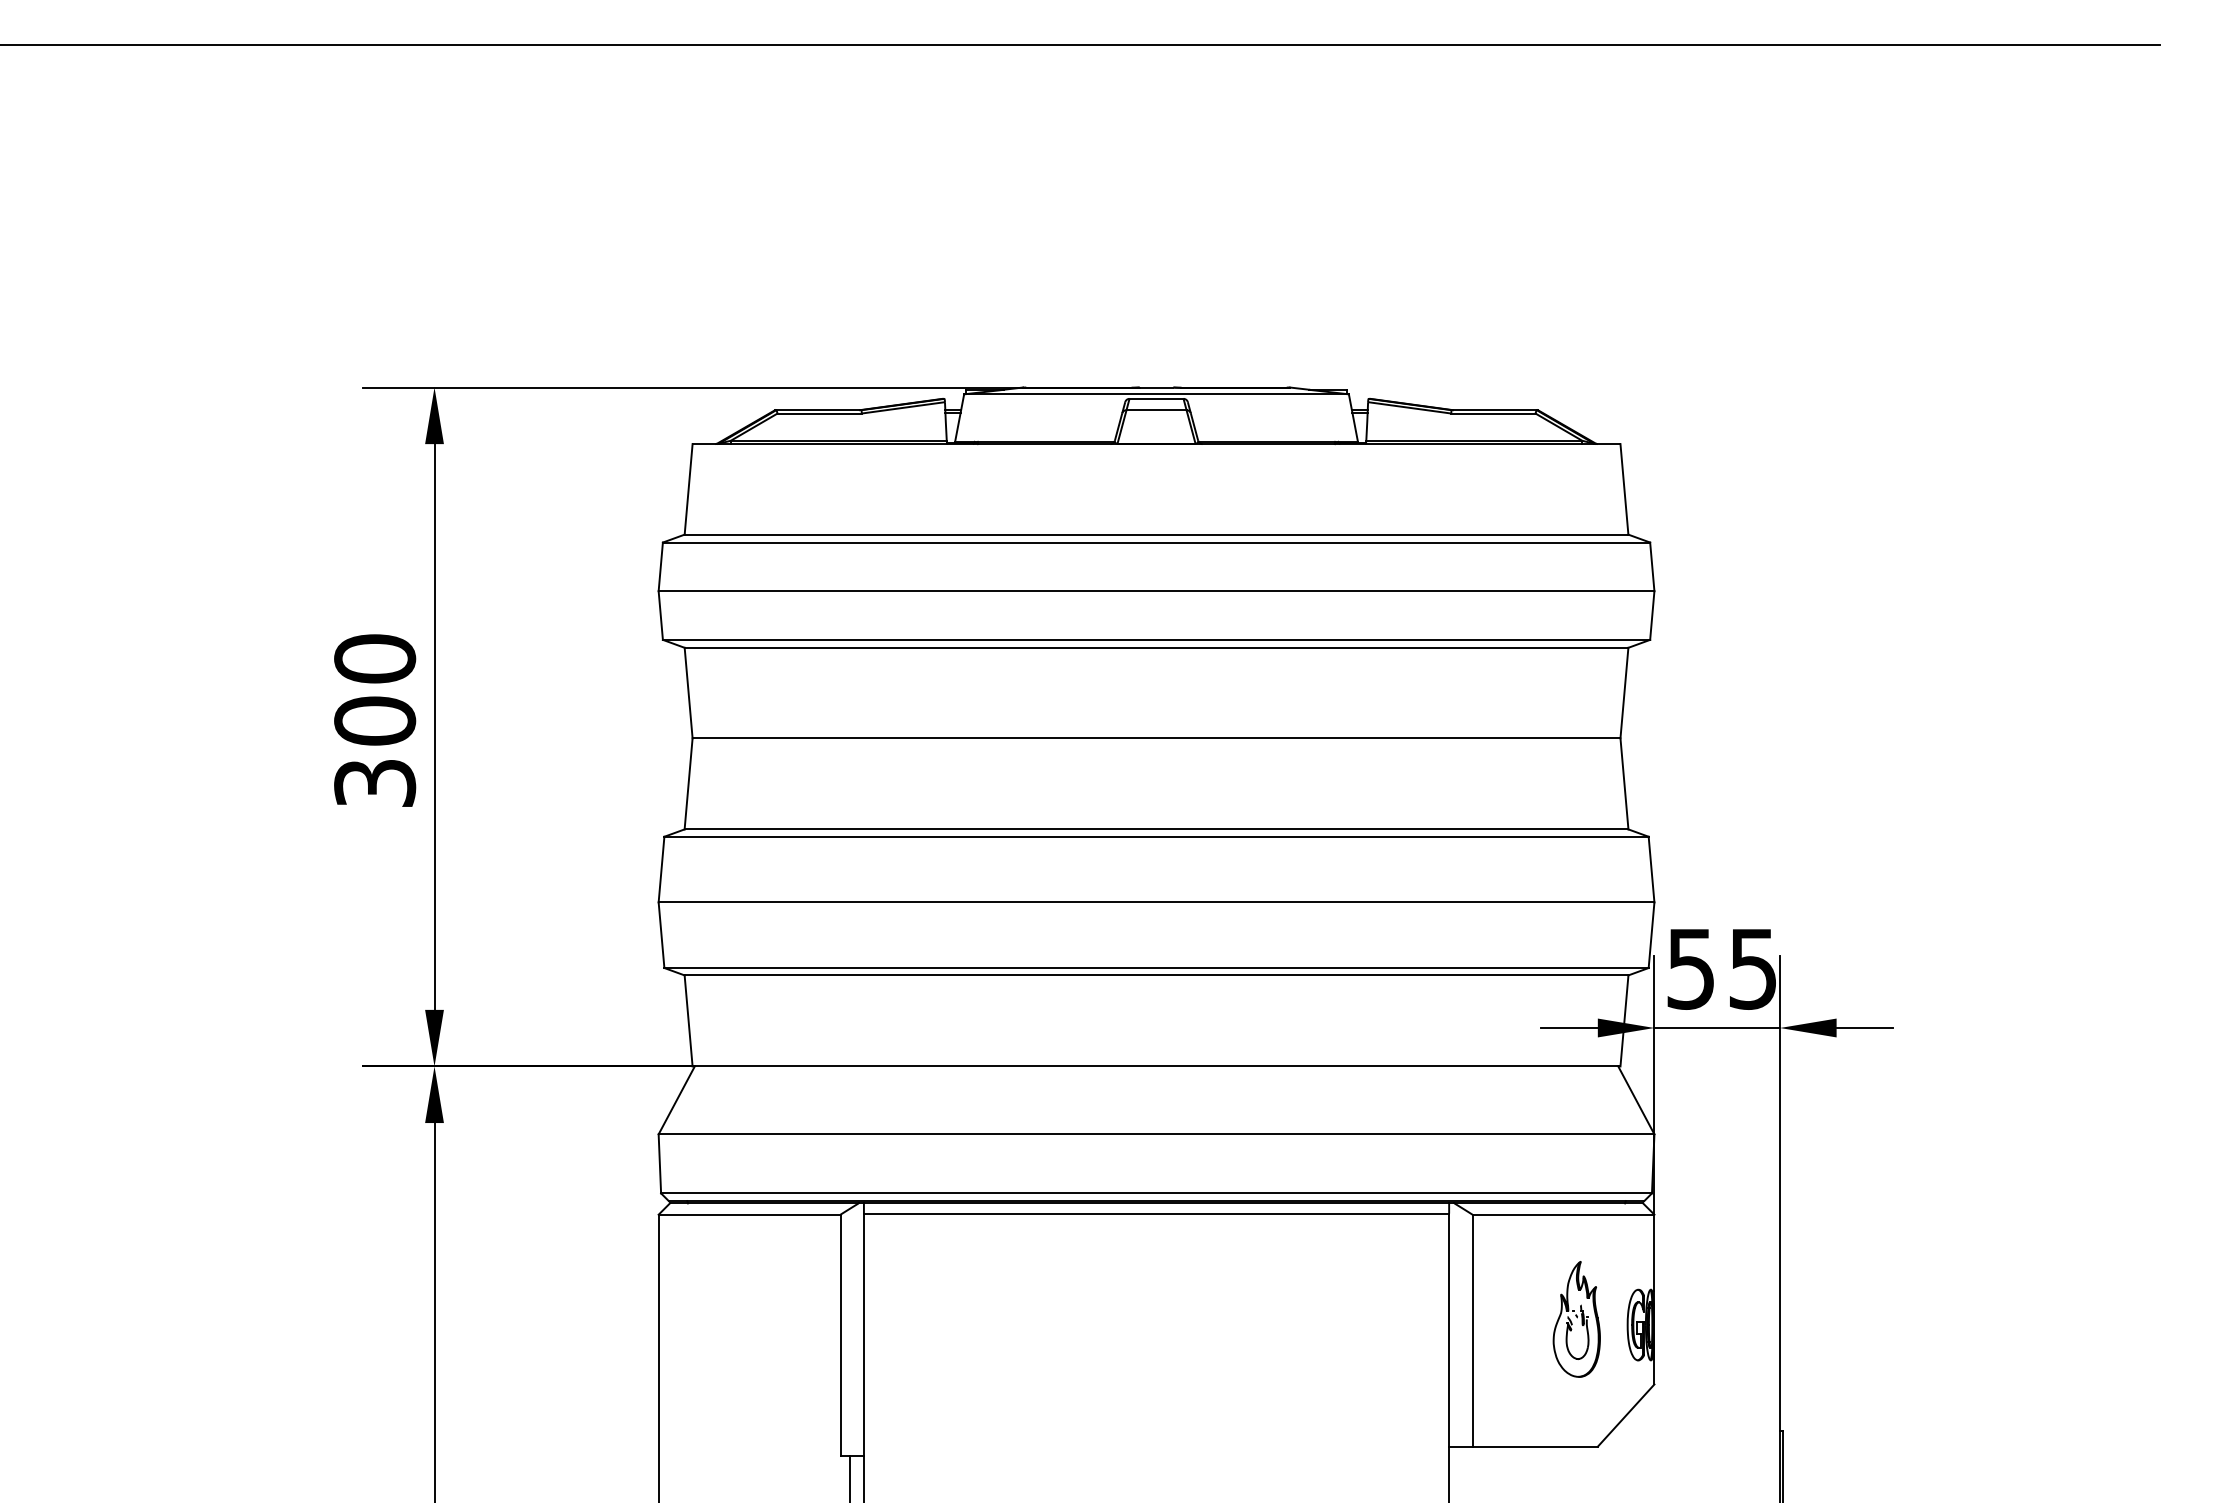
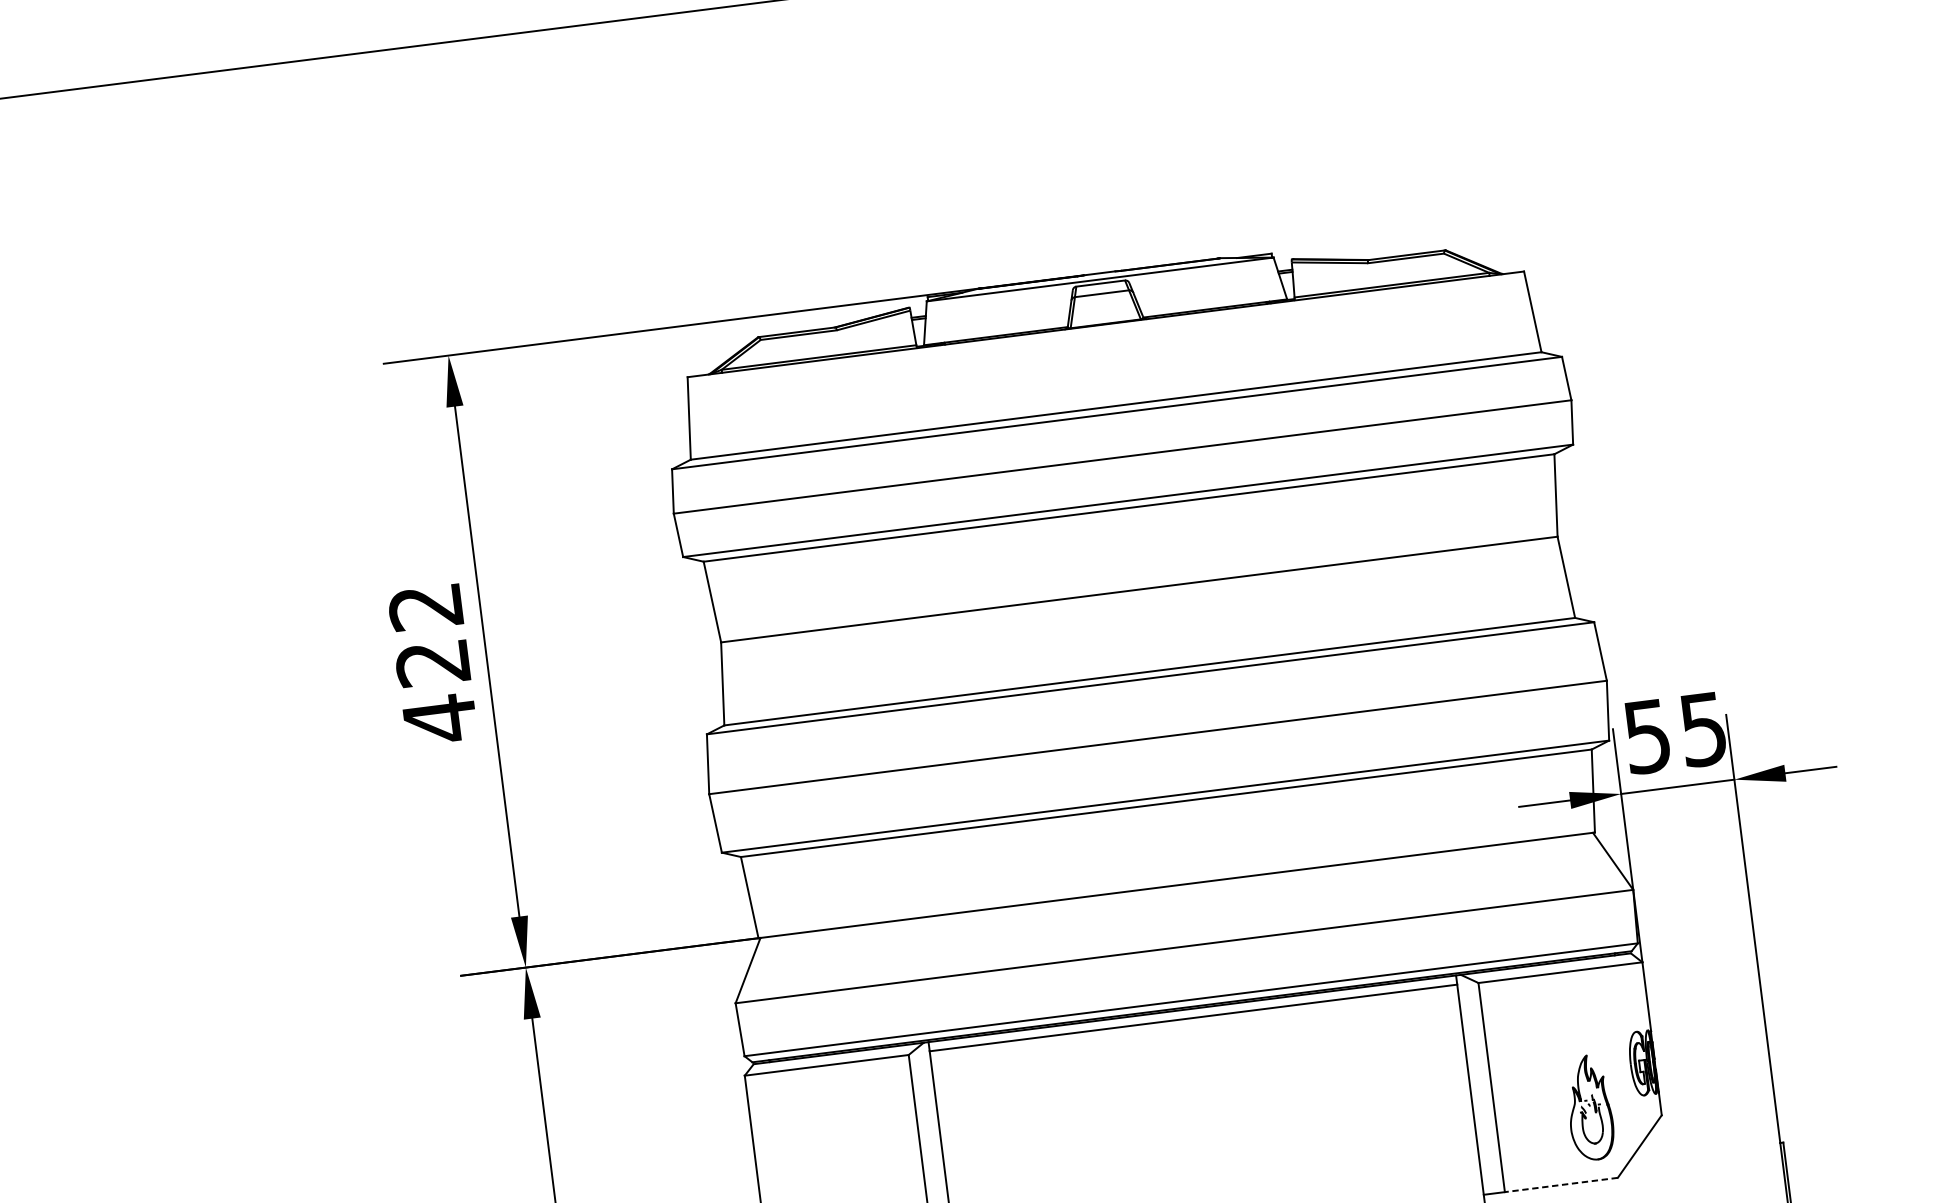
text: (375, 721) -> (433, 663), 300 -> 422
part: (1576, 1319) -> (1589, 1108), moved
line: (1535, 1446) -> (1561, 1184), solid -> dashed

